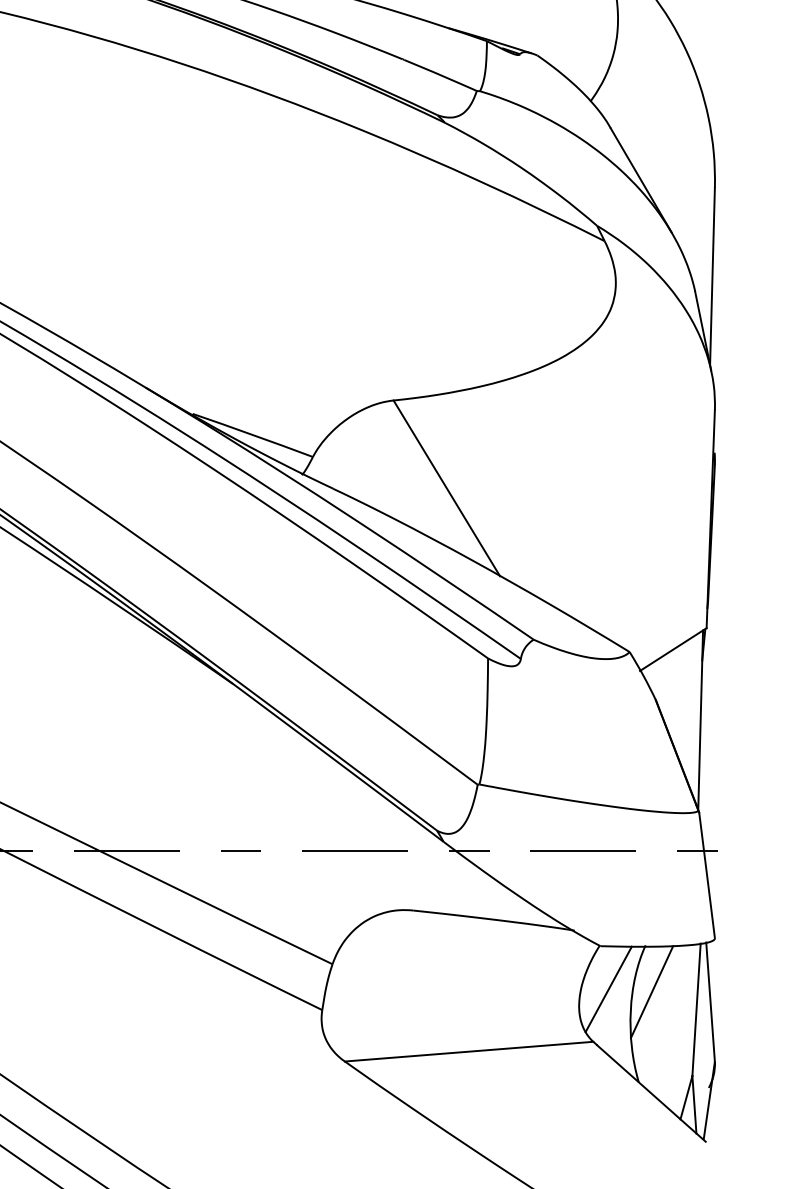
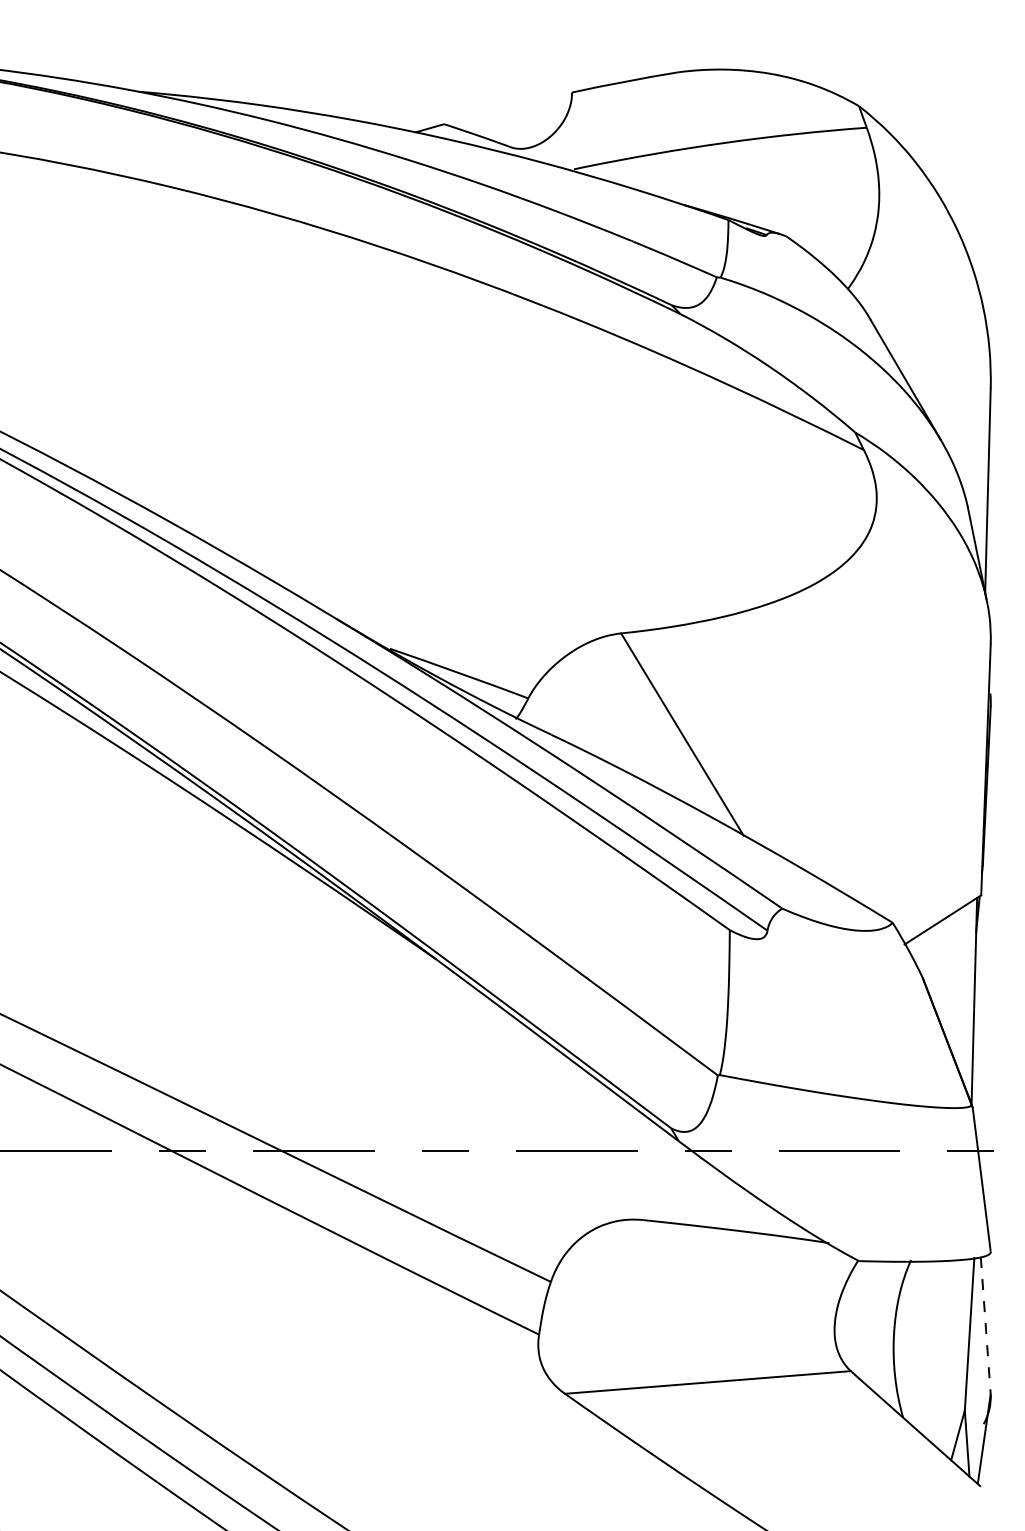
line: (608, 989) -> (868, 1310), removed
line: (652, 991) -> (918, 1313), removed
line: (710, 1002) -> (985, 1325), solid -> dashed

